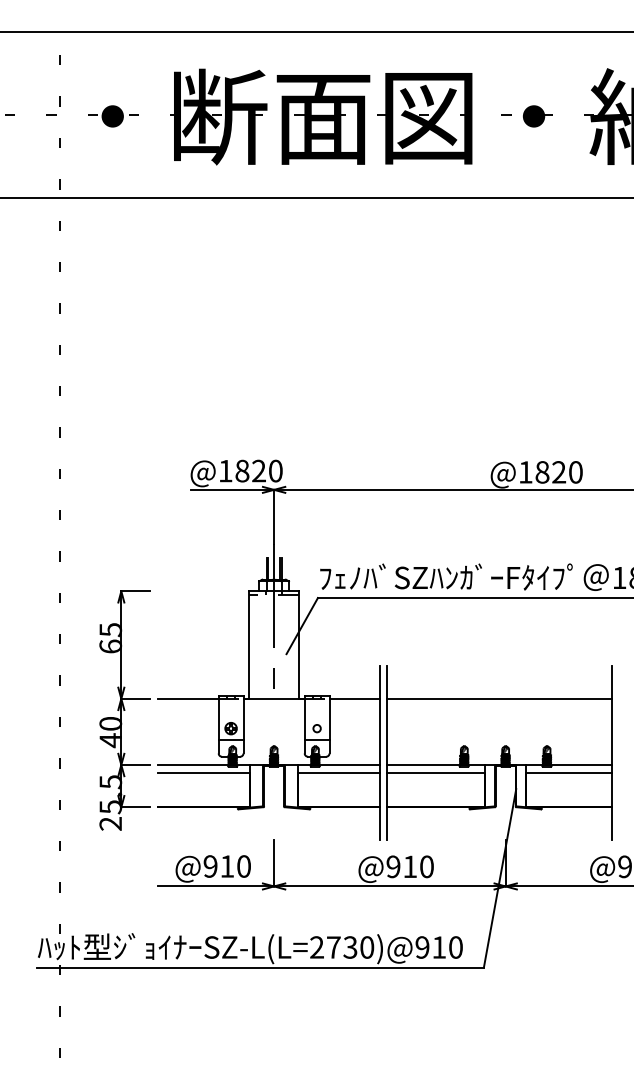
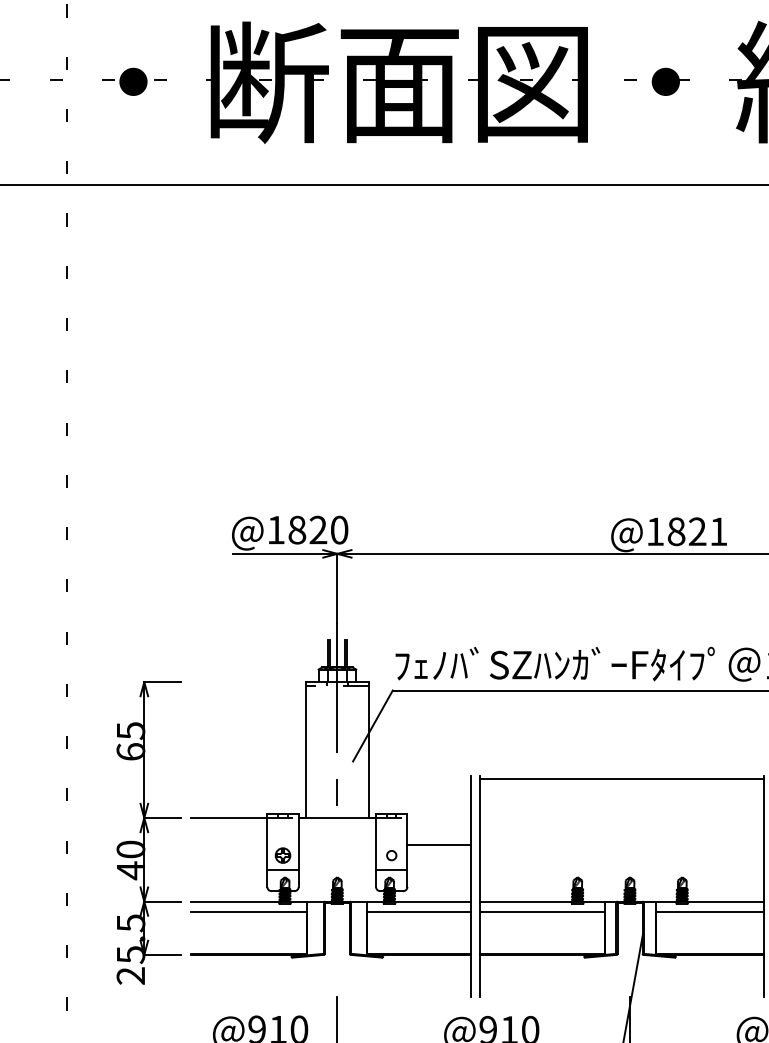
text: (575, 472) -> (718, 531), @1820 -> @1821
line: (354, 698) -> (438, 844), moved
line: (498, 698) -> (620, 778), moved

